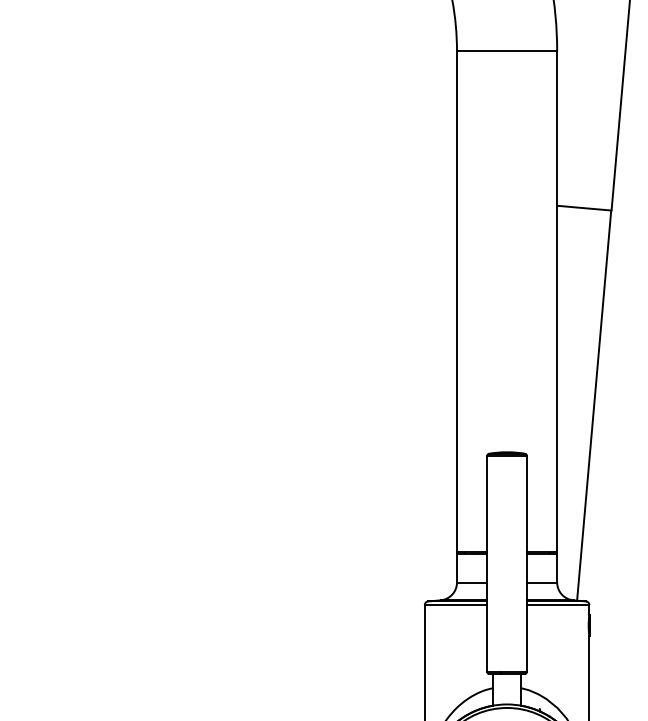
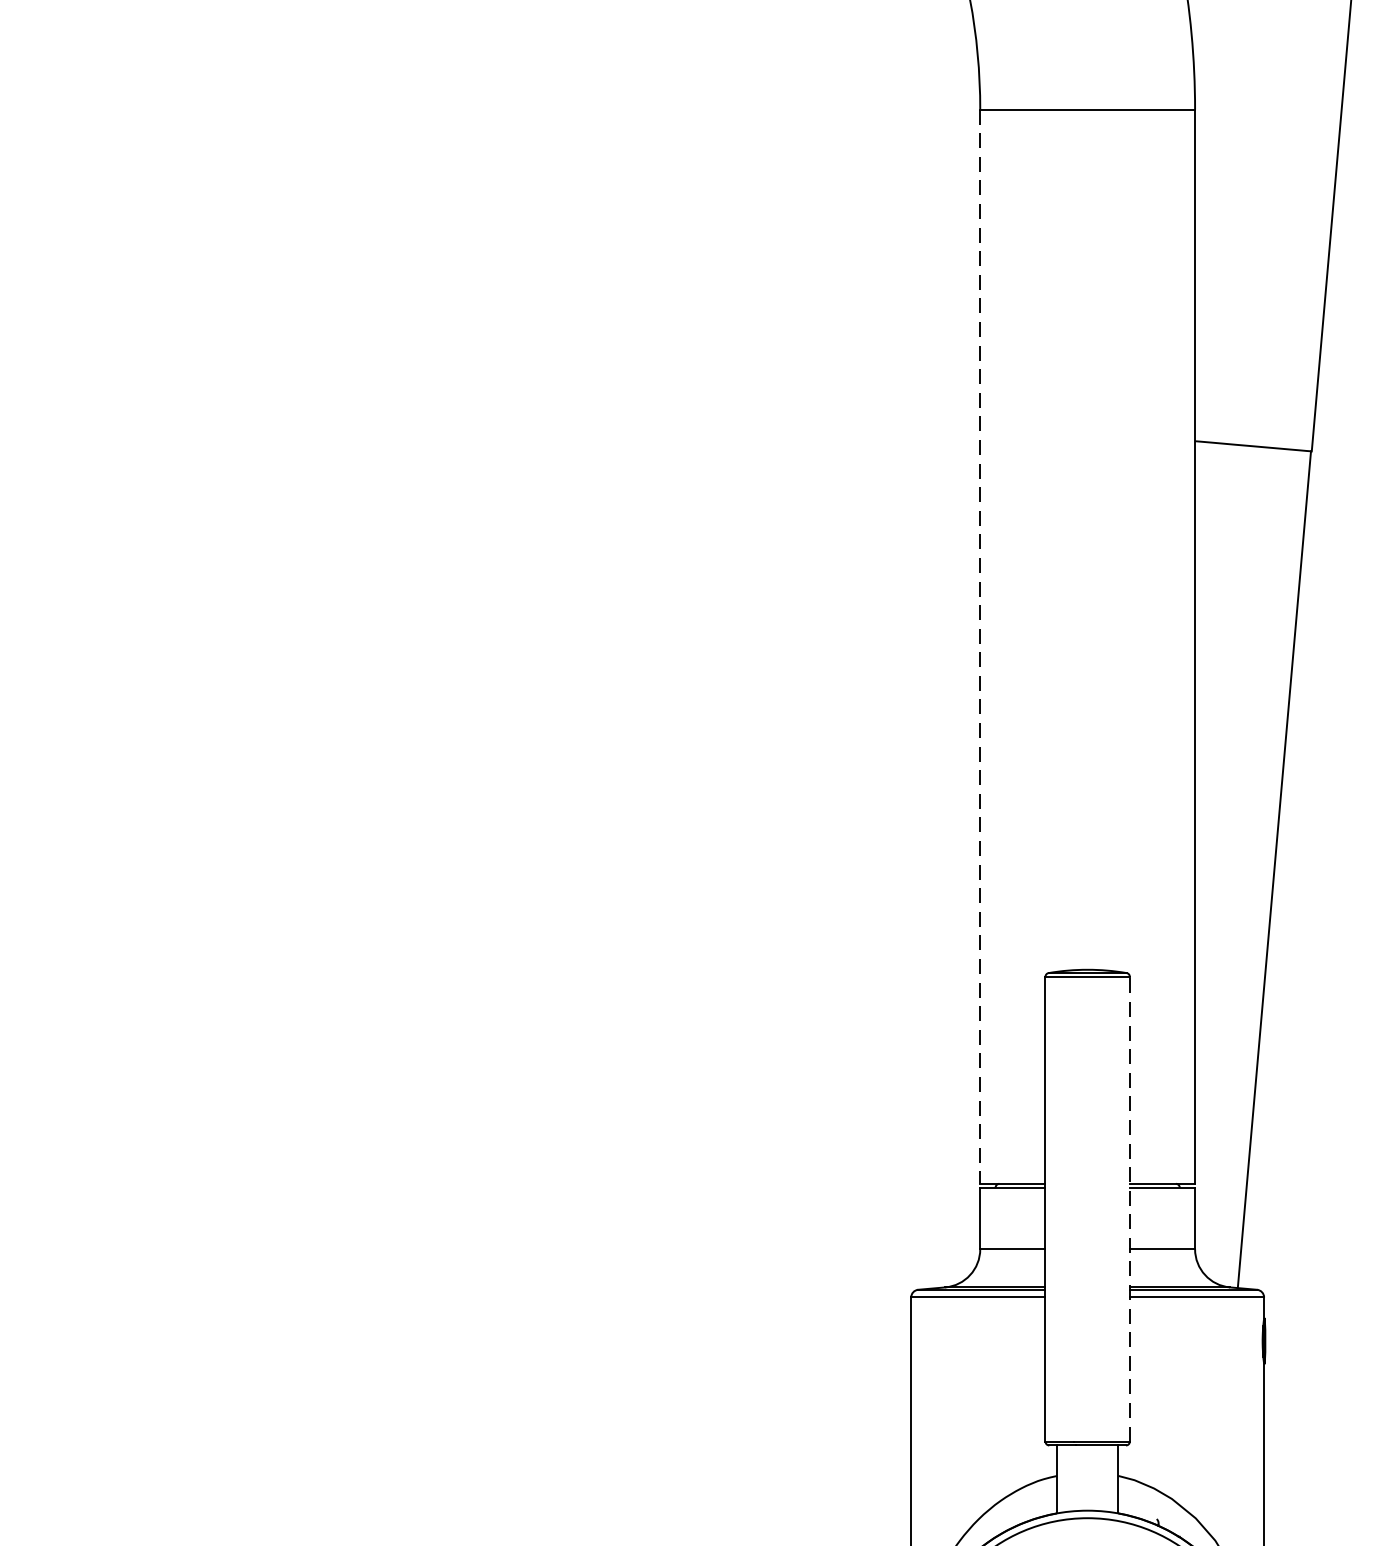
line: (457, 302) -> (981, 648), solid -> dashed
line: (526, 563) -> (1129, 1208), solid -> dashed

